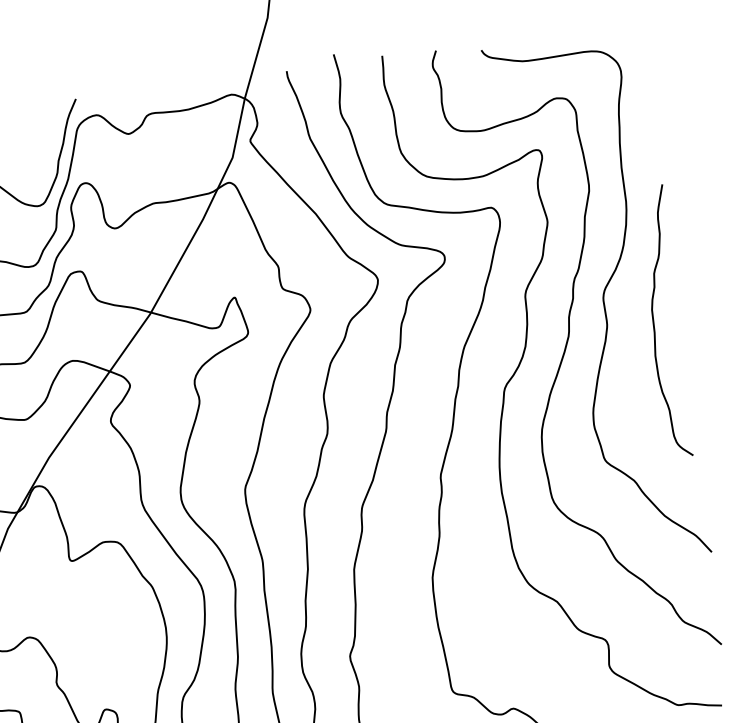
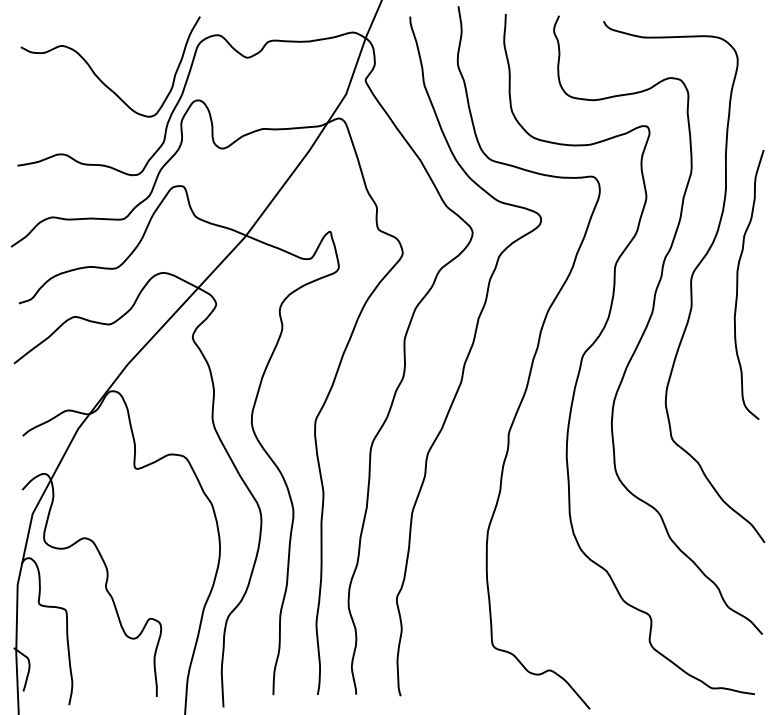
curve: (654, 323) -> (738, 285), moved

